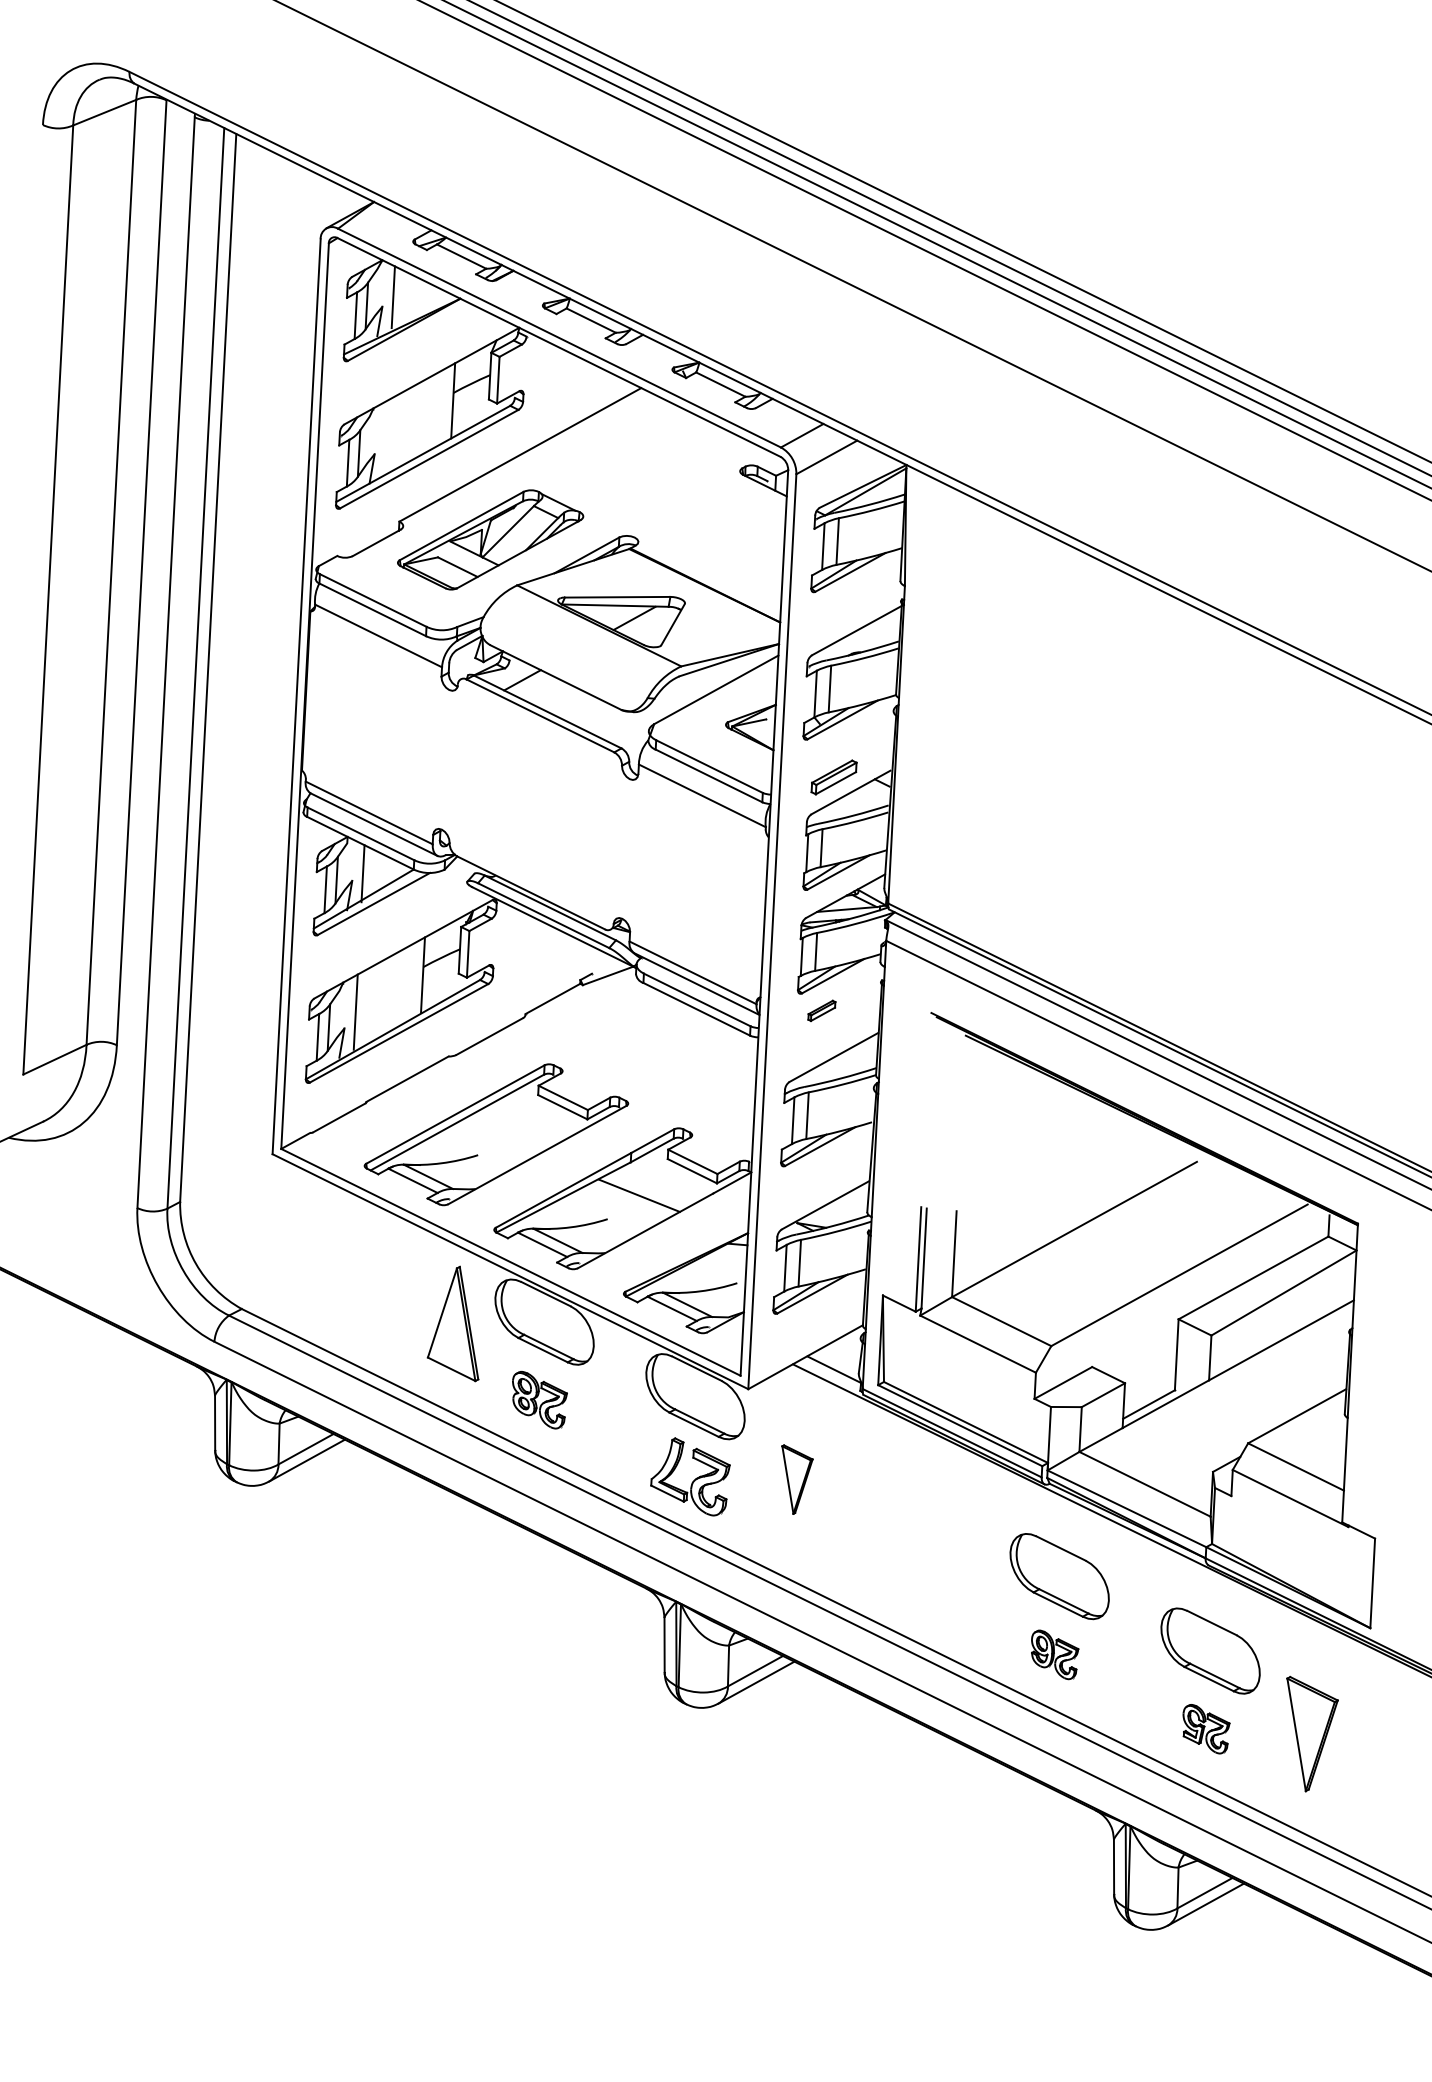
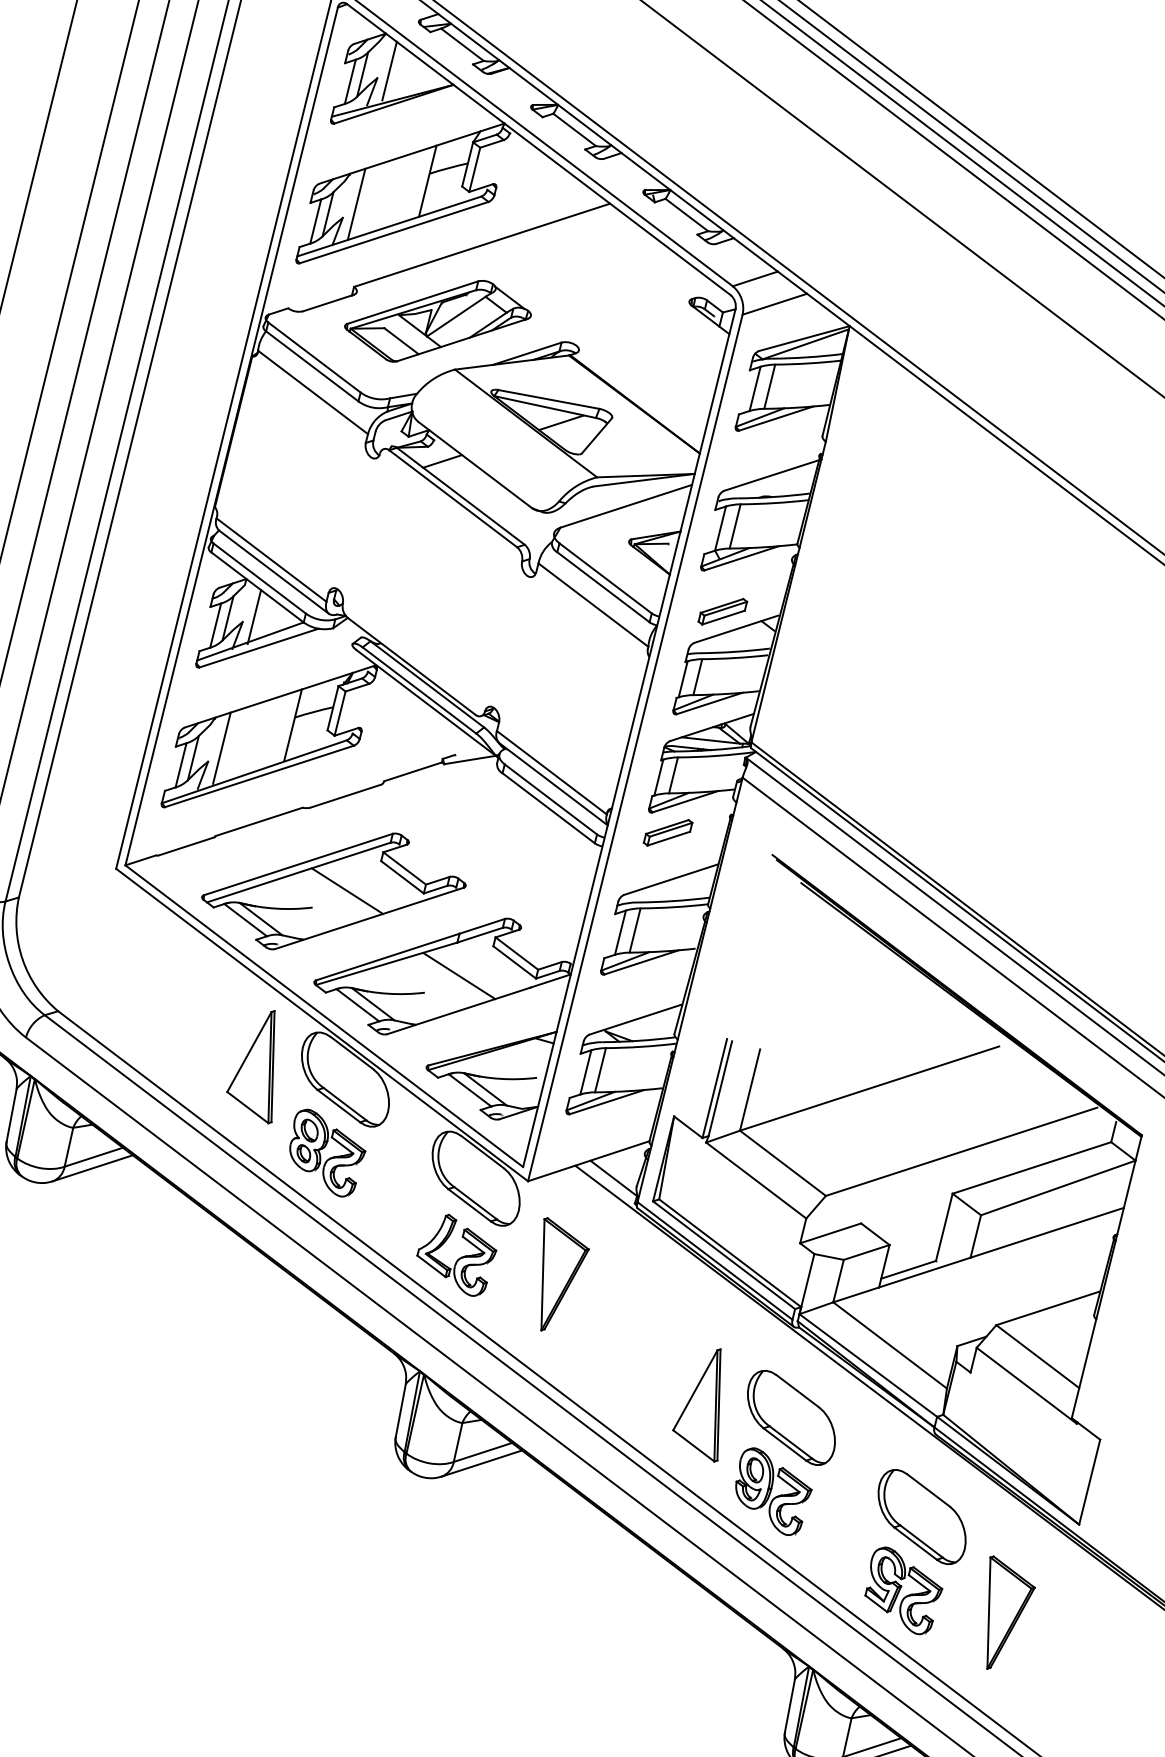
line: (385, 437) -> (356, 203), added
part: (821, 1010) -> (667, 832), size x1.67
line: (509, 1131) -> (347, 890), added
part: (539, 1399) -> (326, 1152), size x1.43
part: (797, 1479) -> (558, 1276), size x1.67
part: (967, 1578) -> (702, 1402), added
part: (1054, 1654) -> (772, 1491), size x1.67
part: (1206, 1728) -> (903, 1590), size x1.67

